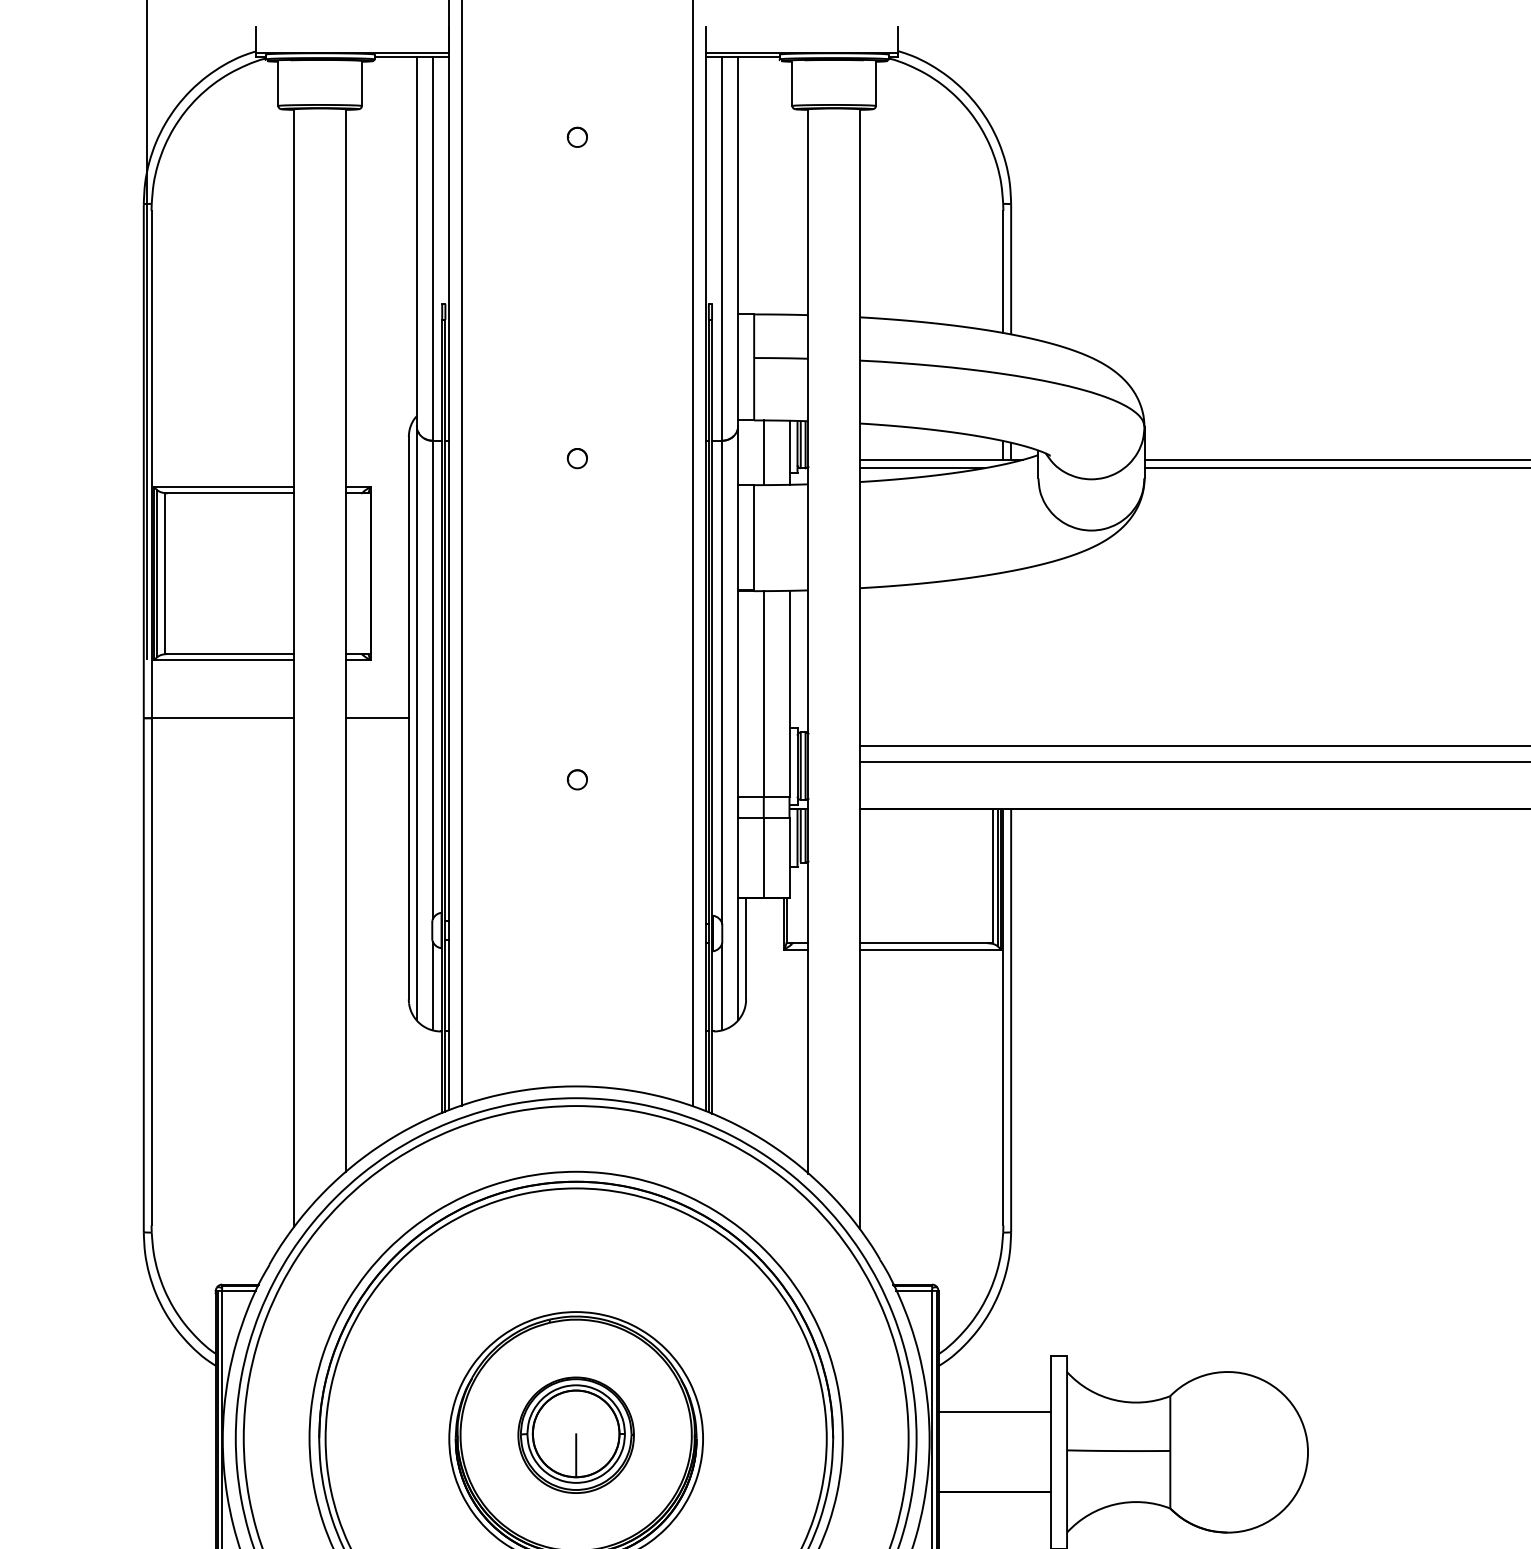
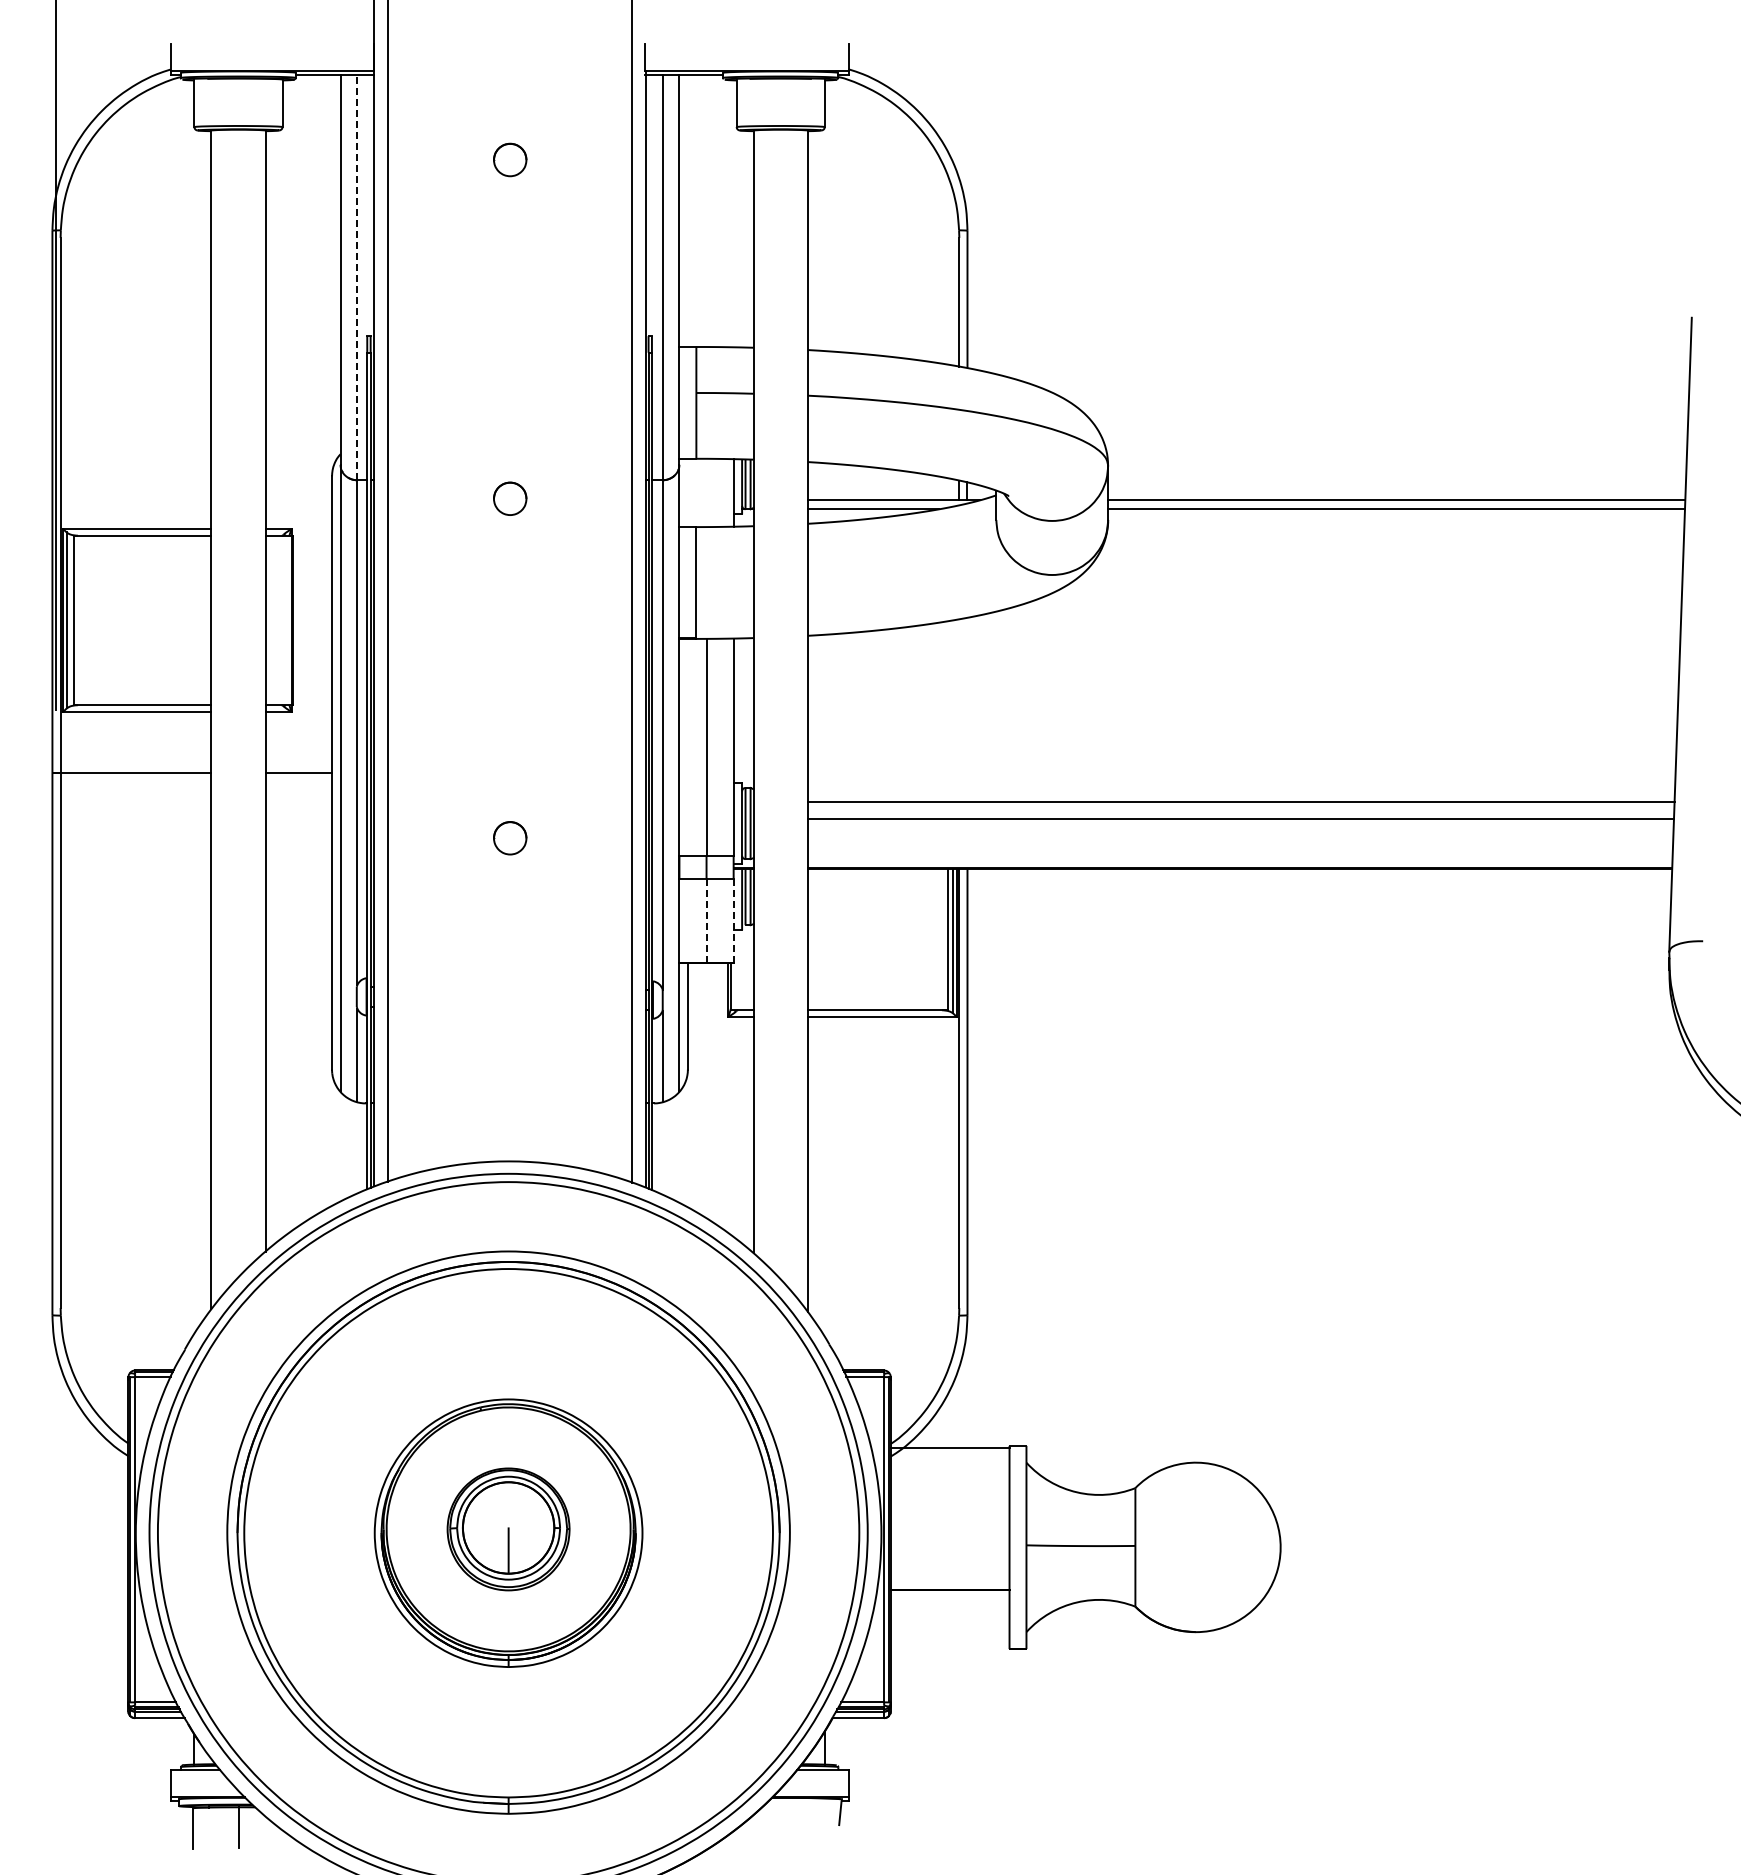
part: (577, 137) -> (509, 160), size x1.6
line: (432, 248) -> (357, 277), solid -> dashed
line: (763, 452) -> (706, 492), removed
part: (577, 459) -> (509, 499), size x1.6
part: (577, 779) -> (509, 837), size x1.6
line: (763, 858) -> (706, 920), solid -> dashed
line: (789, 858) -> (733, 920), solid -> dashed
line: (994, 1412) -> (949, 1448), moved

